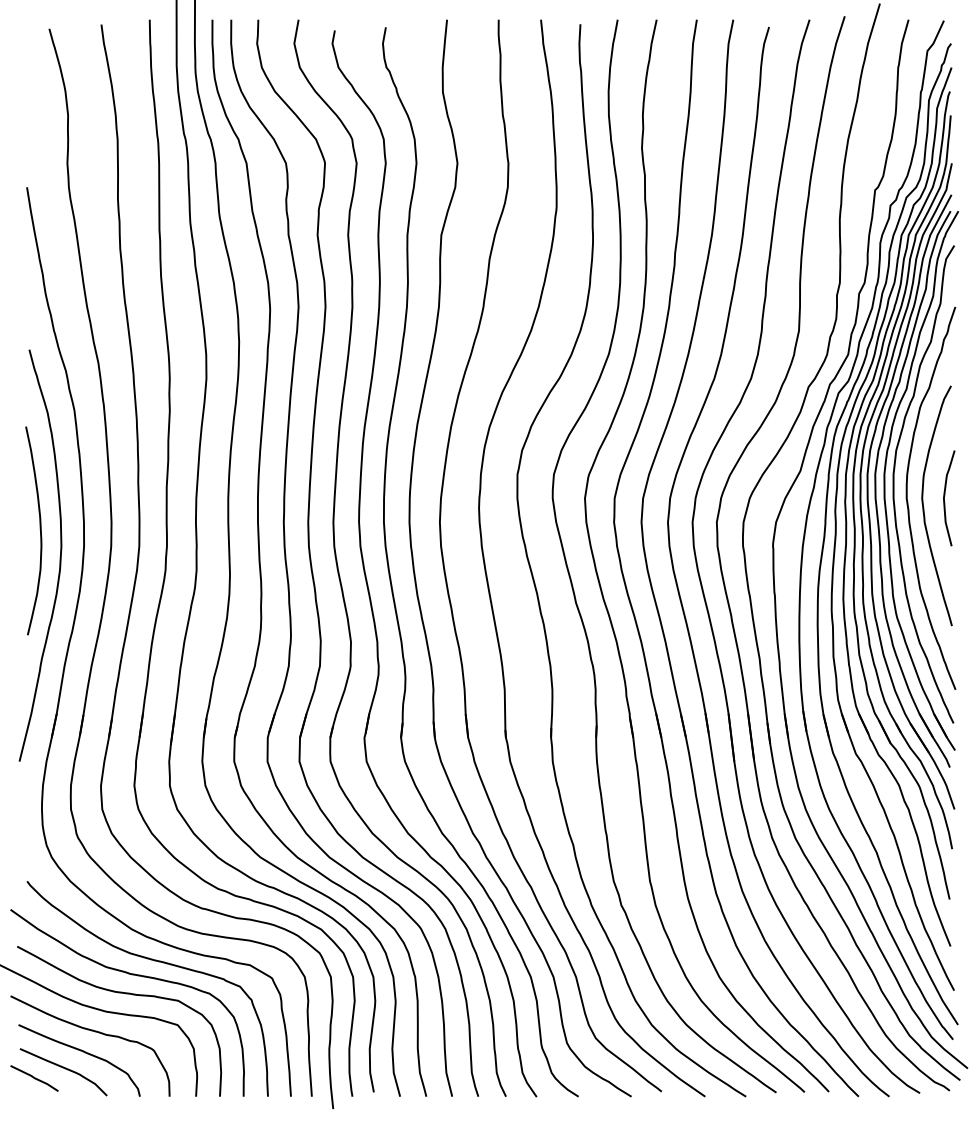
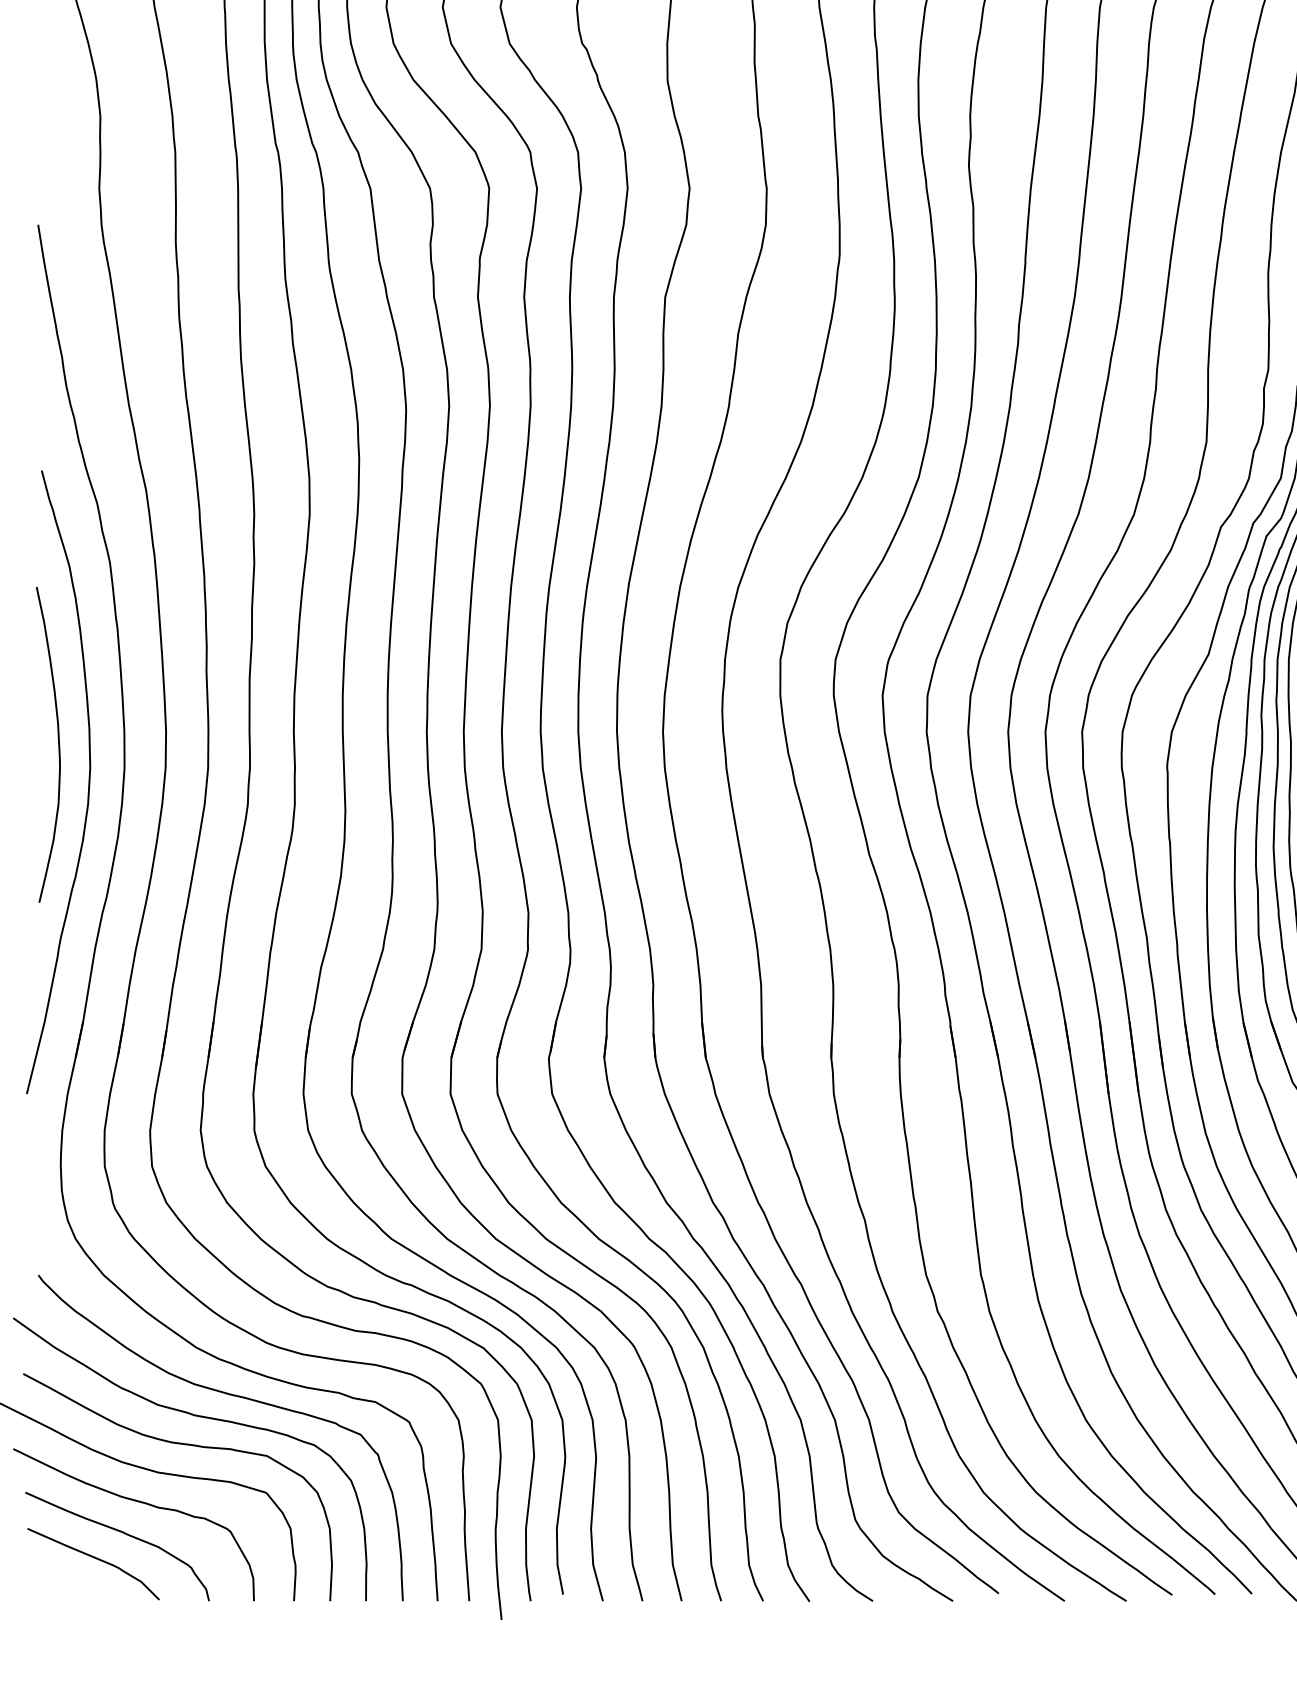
line: (34, 1078) -> (49, 1573), removed

